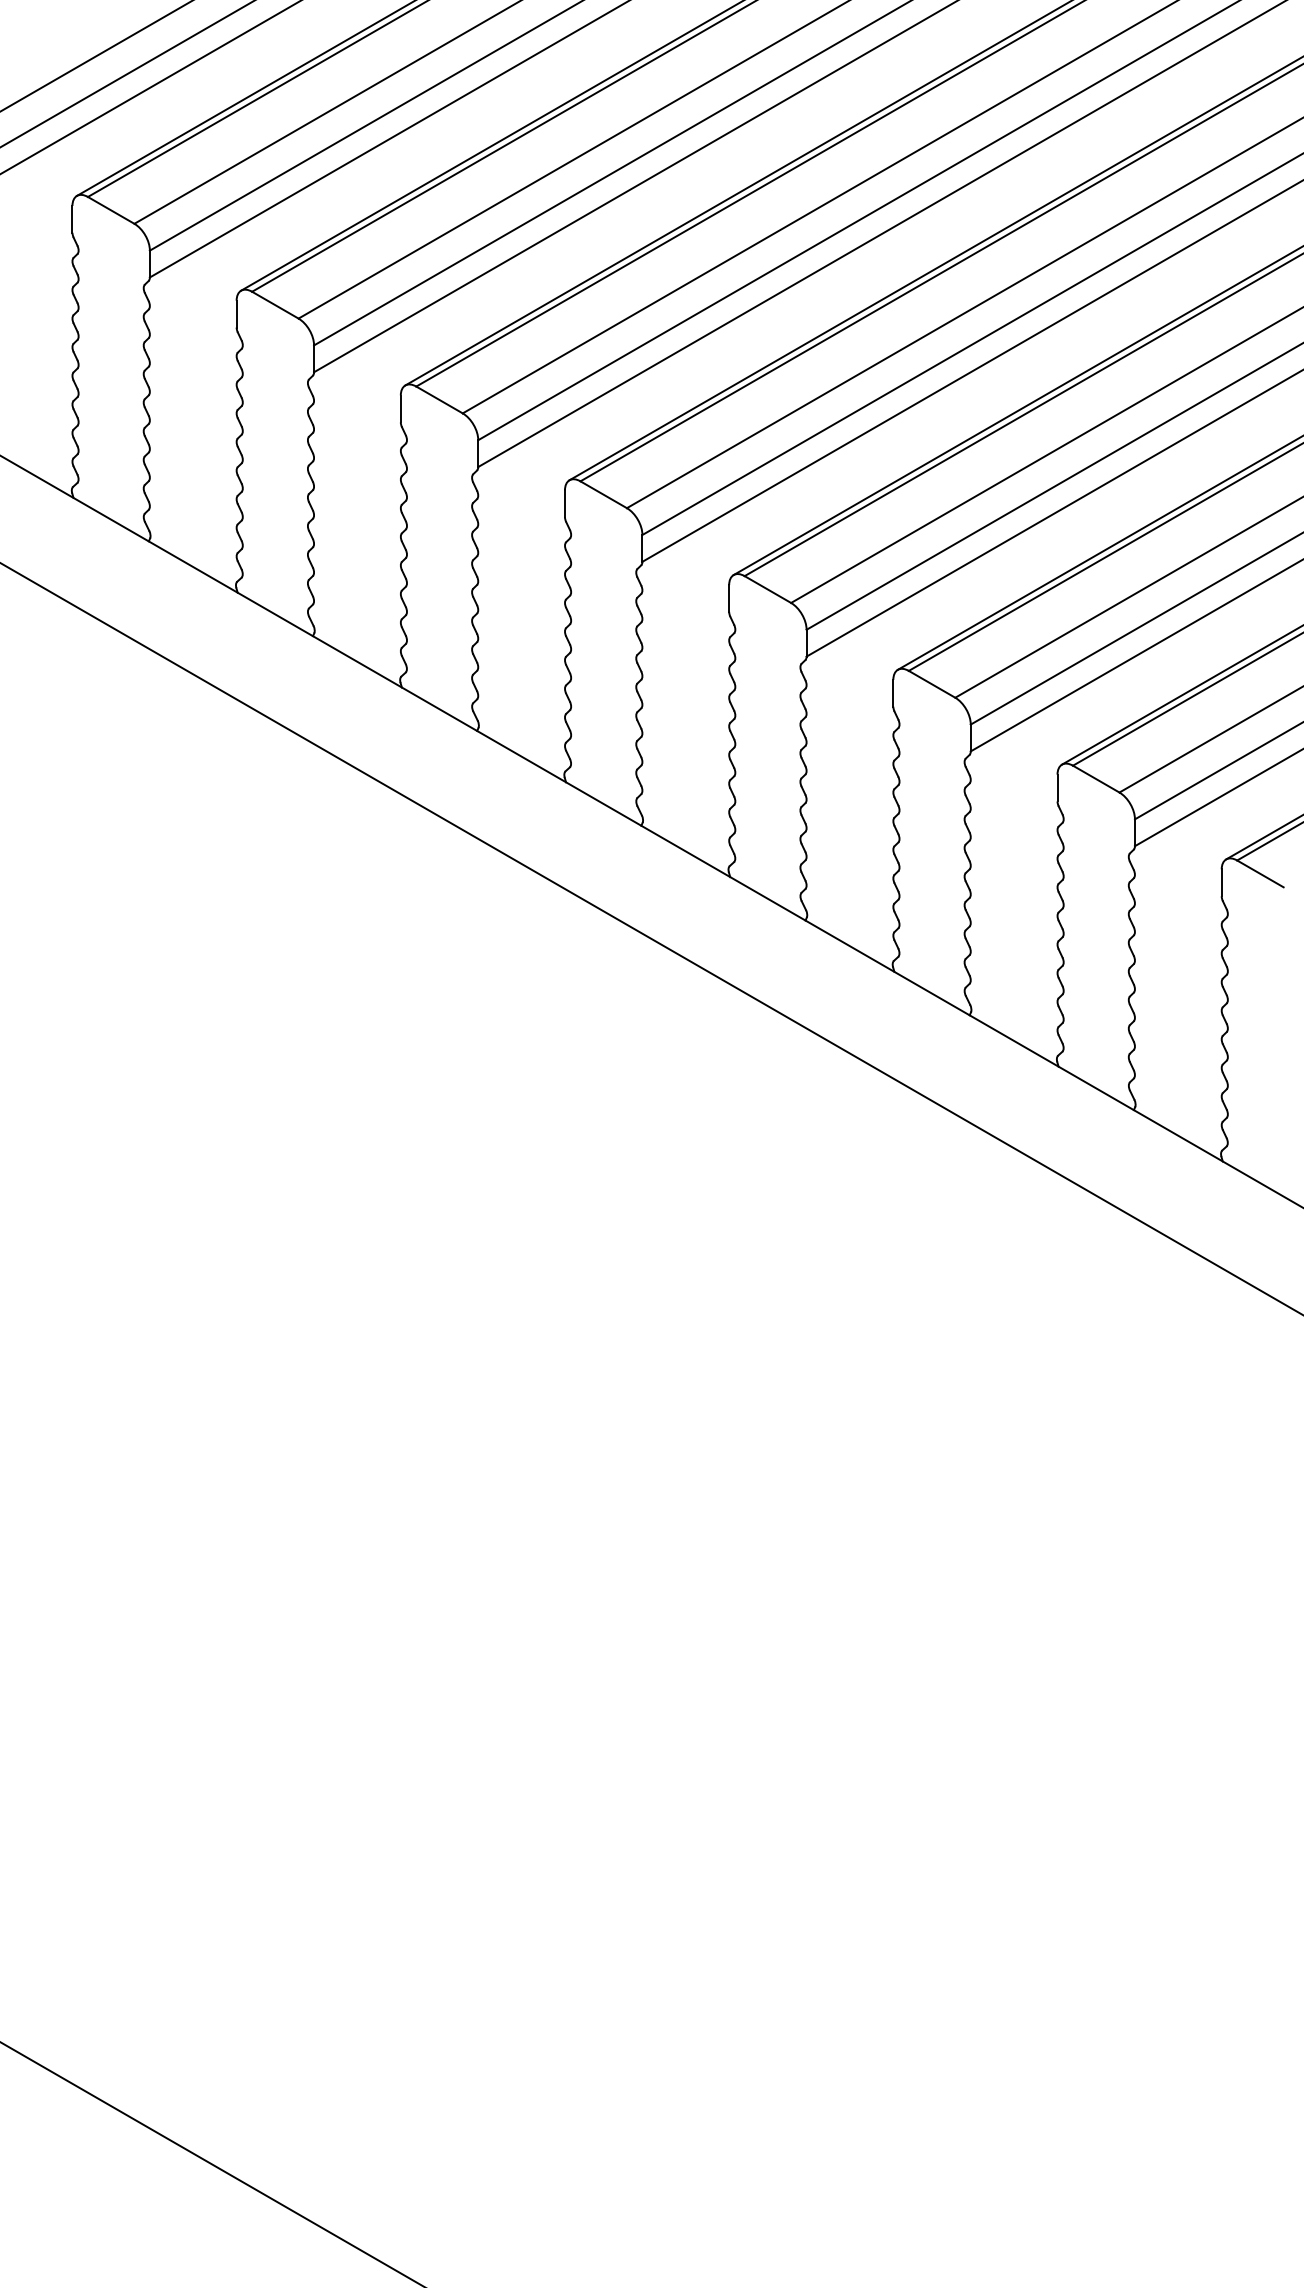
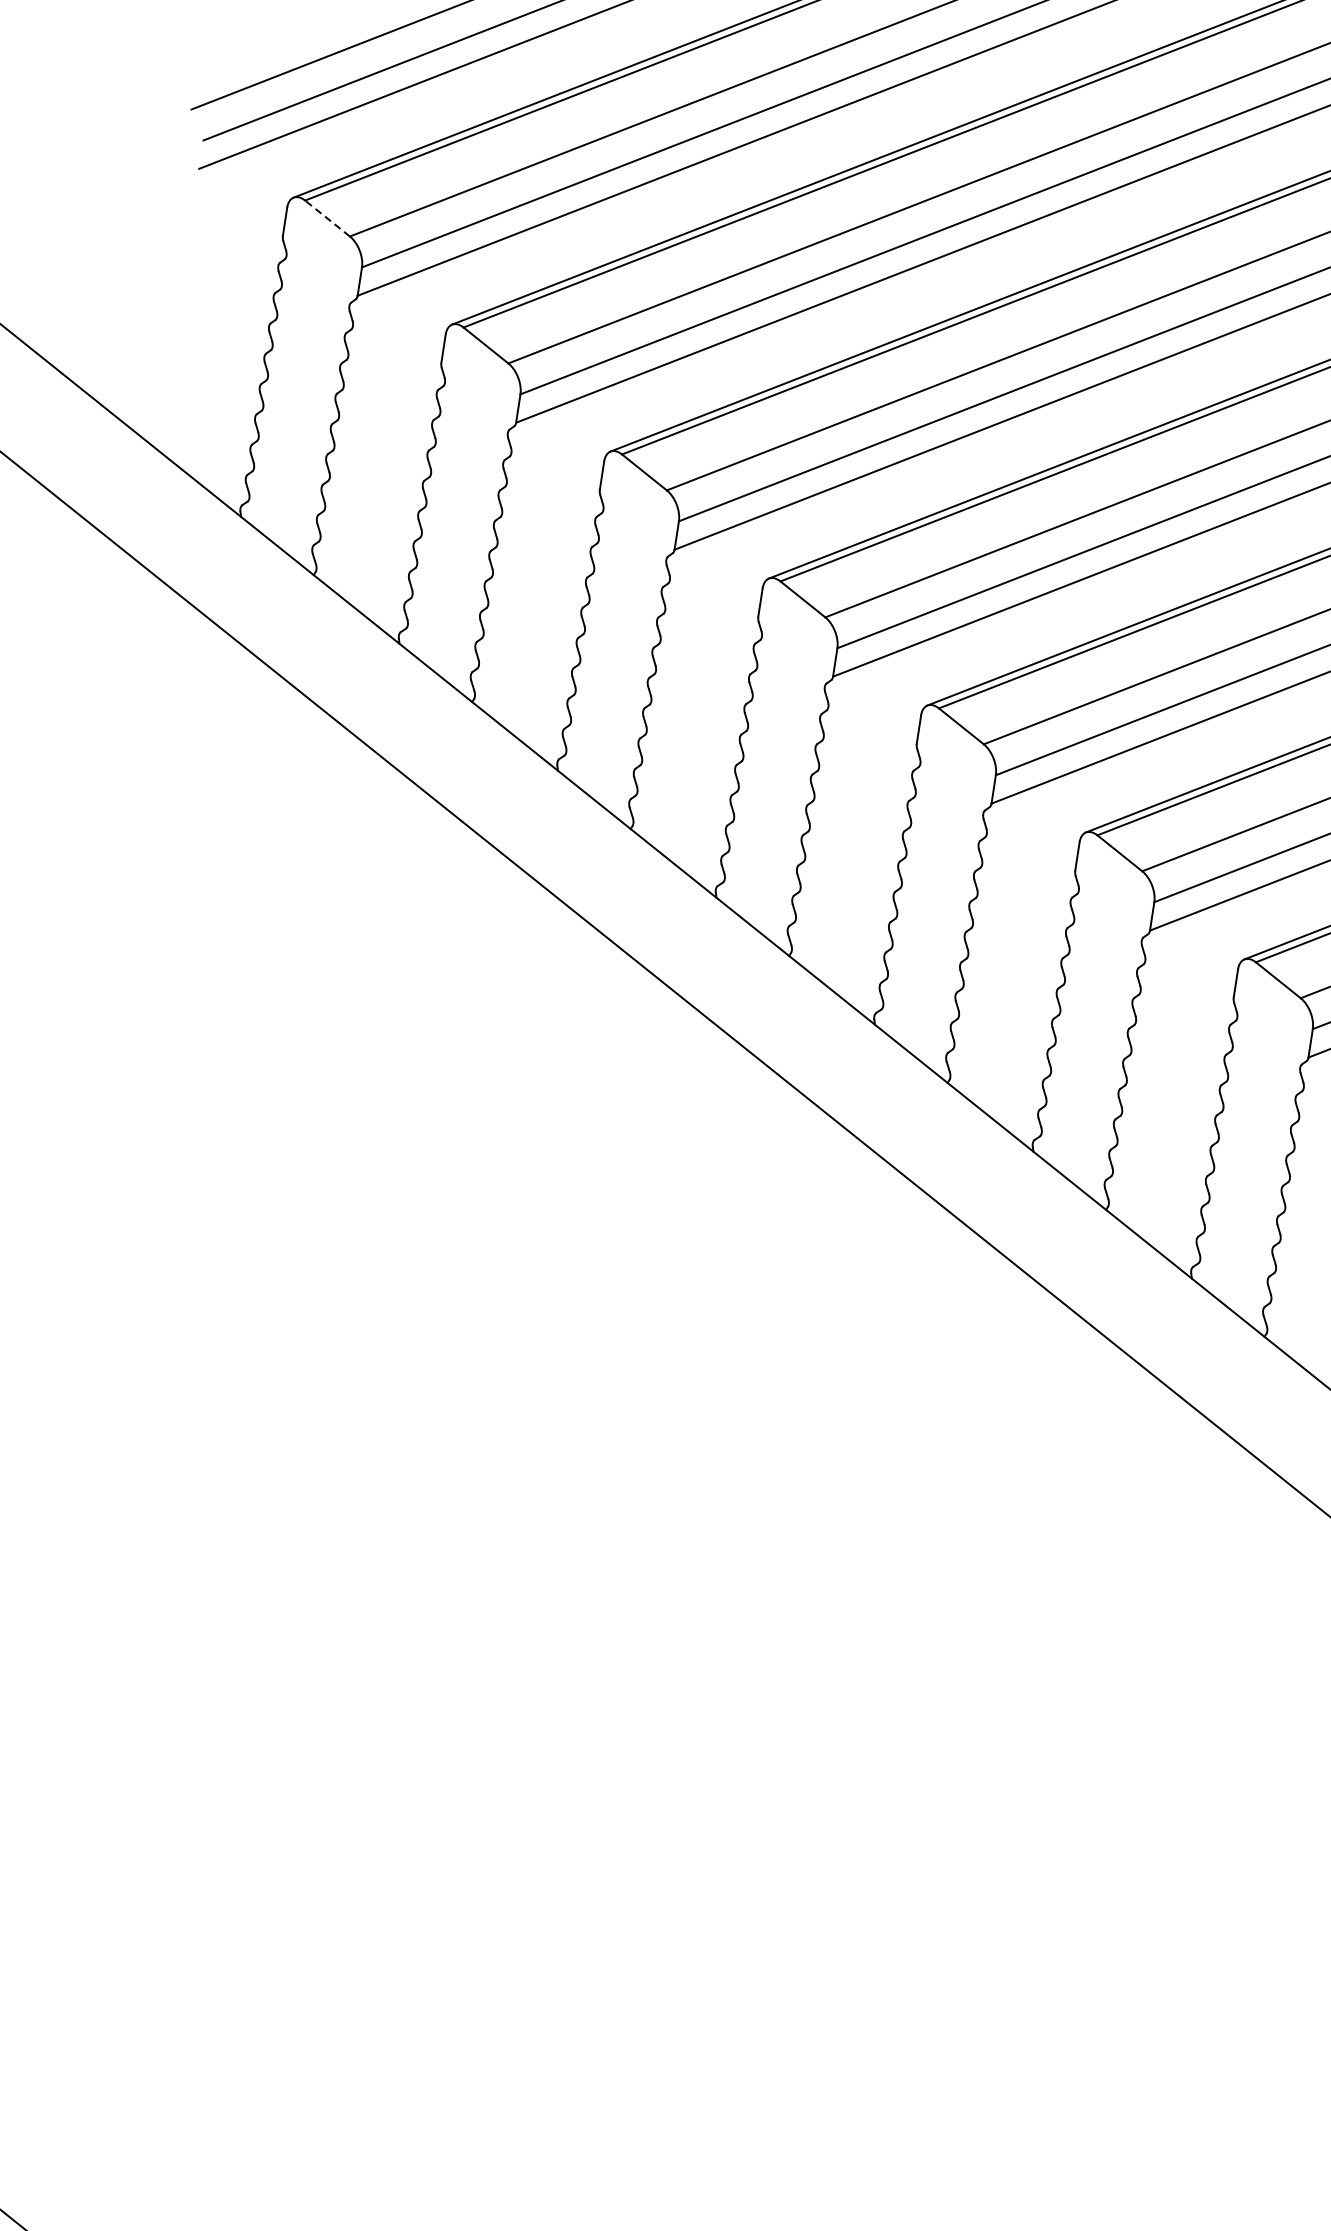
line: (111, 210) -> (327, 218), solid -> dashed

